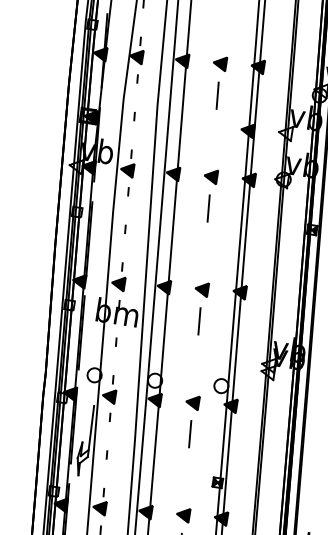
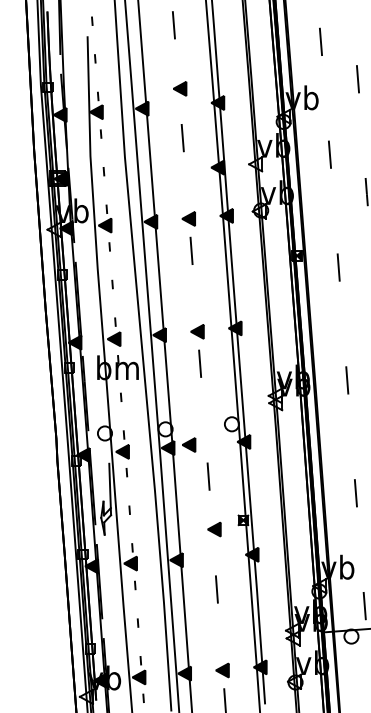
part: (220, 63) -> (180, 88), moved
part: (193, 402) -> (189, 444), moved
part: (183, 514) -> (214, 529), moved

